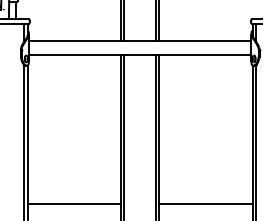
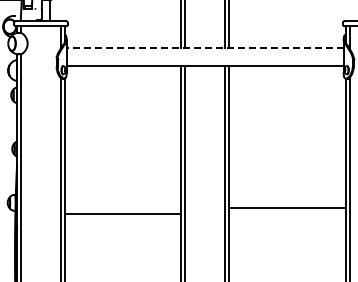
line: (140, 40) -> (205, 47), solid -> dashed
line: (74, 204) -> (123, 214), moved
line: (206, 204) -> (287, 208), moved

